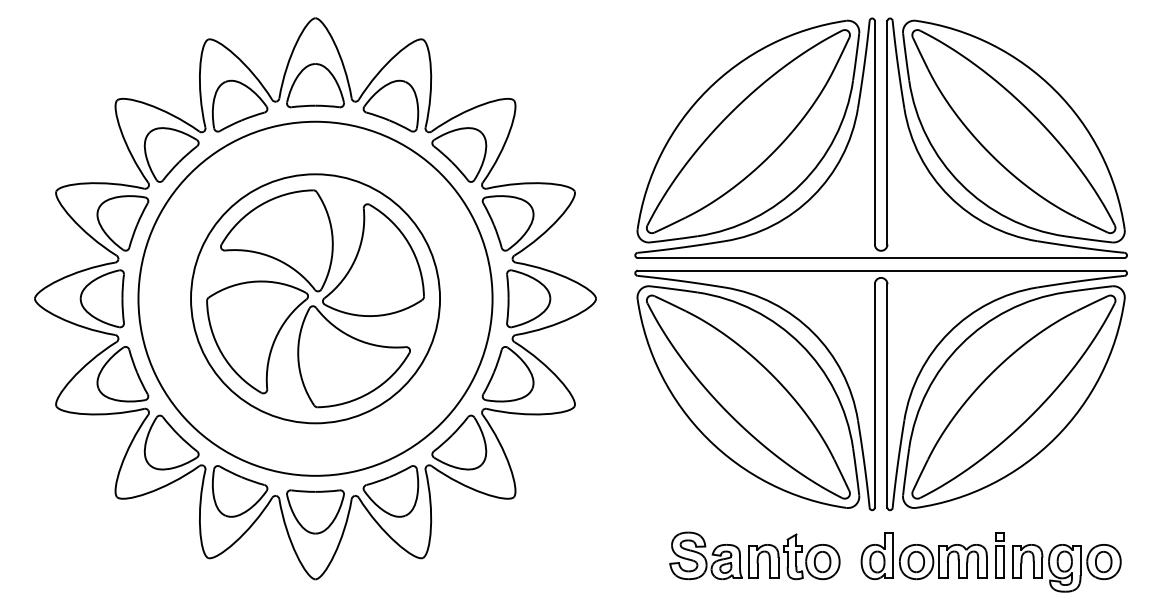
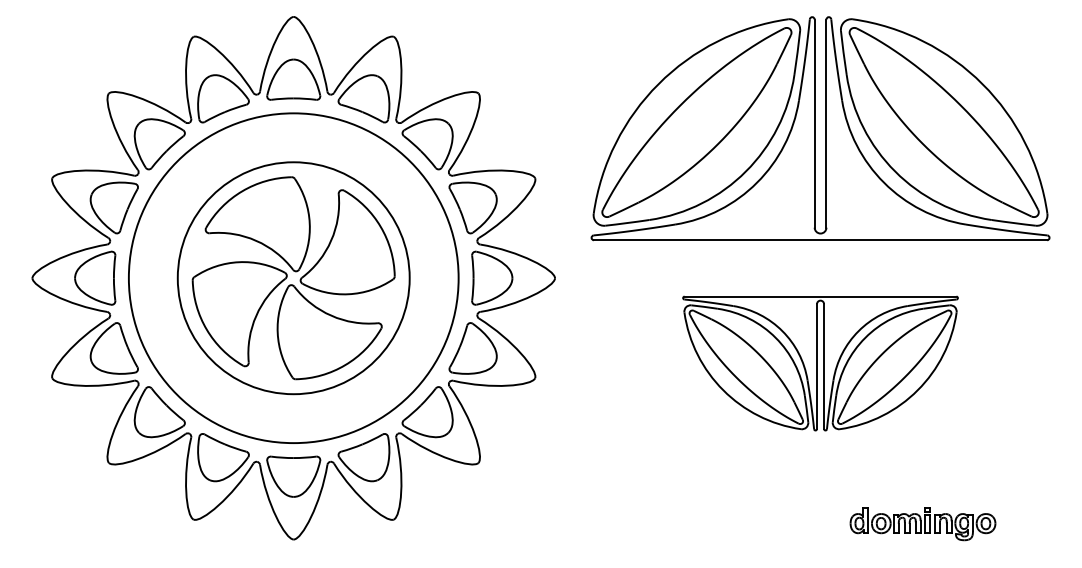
part: (881, 390) -> (820, 363), size x0.6
part: (754, 555) -> (702, 517), removed
part: (990, 562) -> (922, 523), size x0.6

